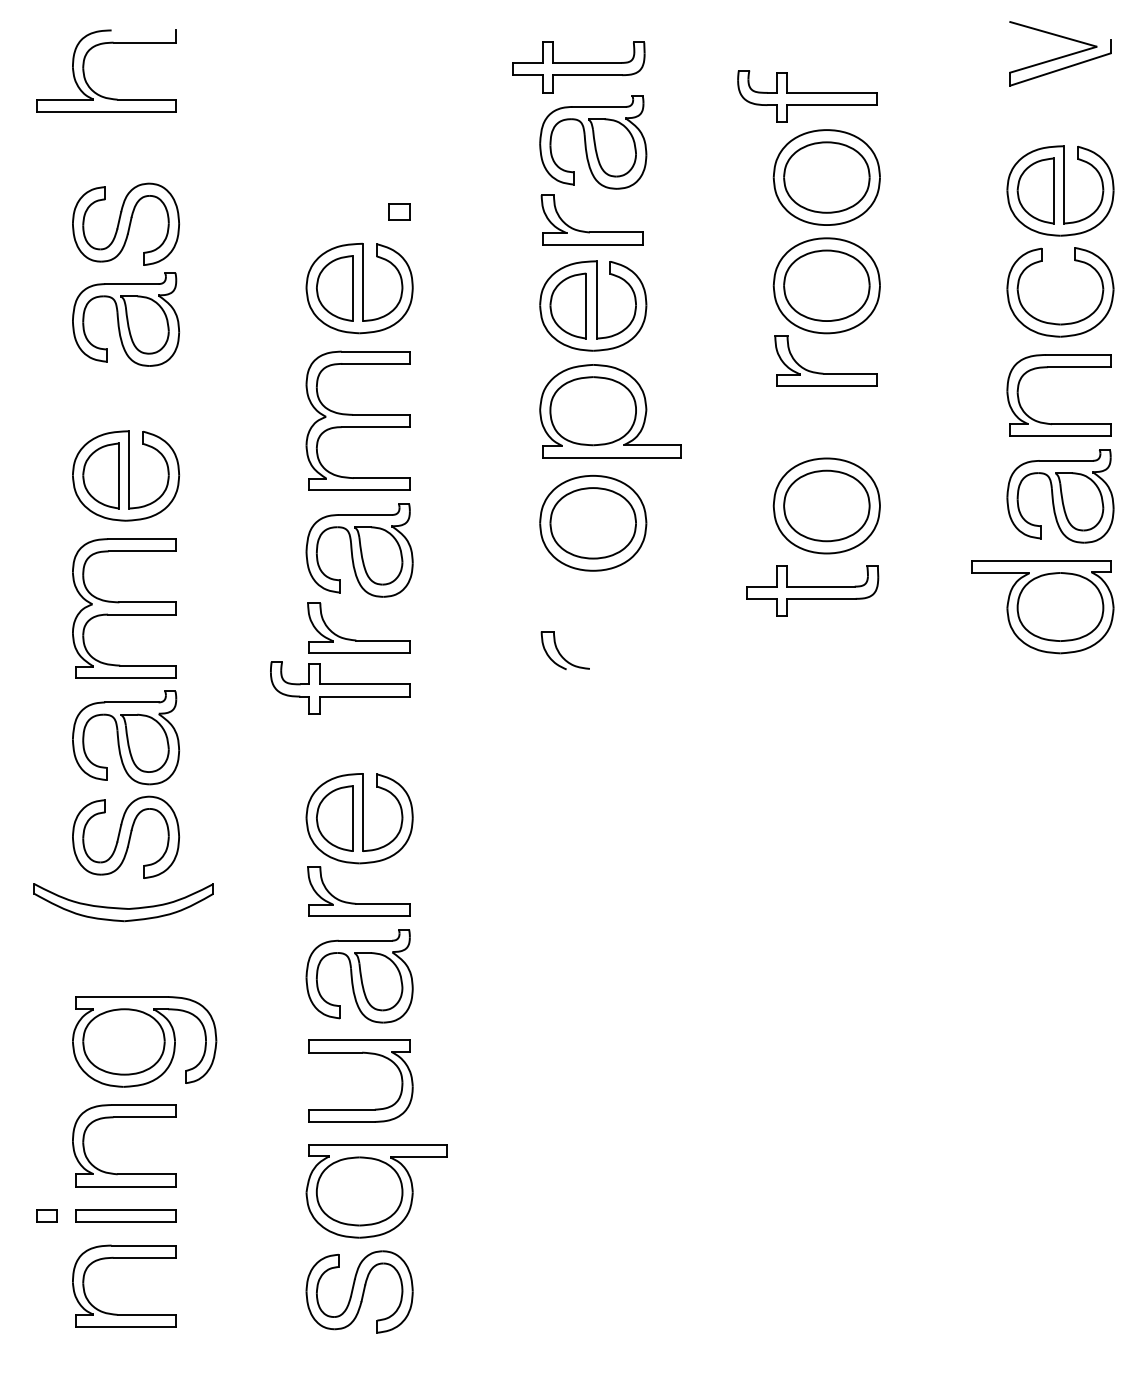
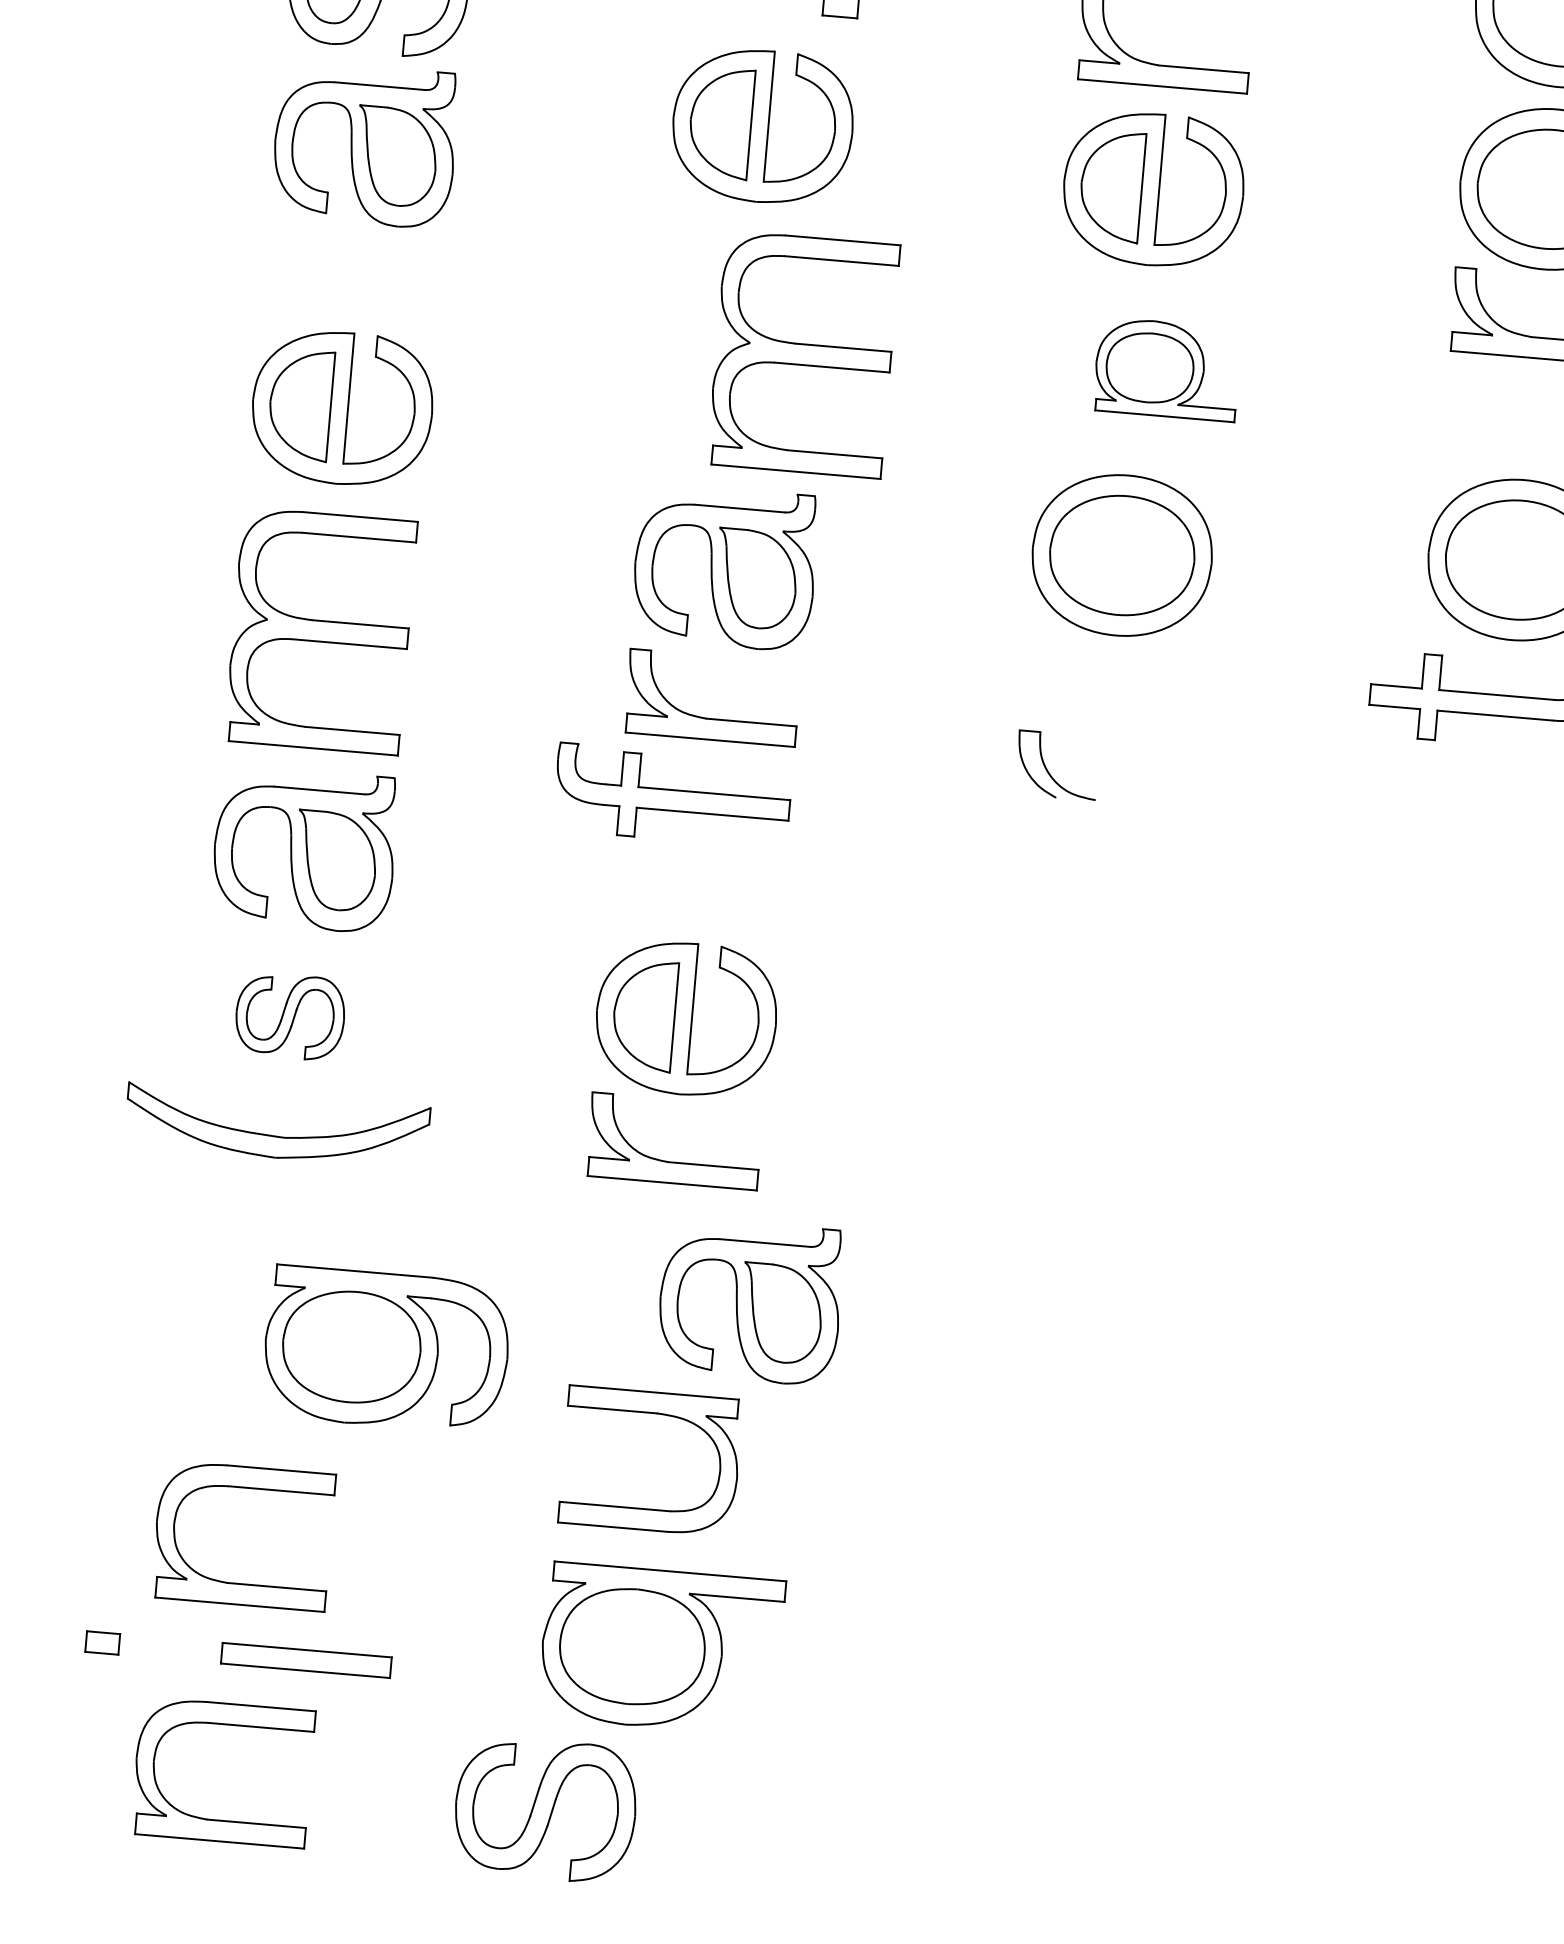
part: (610, 411) -> (1167, 369), size x0.6
part: (357, 420) -> (802, 353), moved
part: (125, 836) -> (289, 1015), size x0.6
part: (359, 976) -> (749, 1302), moved
part: (144, 1041) -> (386, 1349), moved
part: (125, 1215) -> (305, 1659), moved
part: (359, 1291) -> (545, 1808), moved

